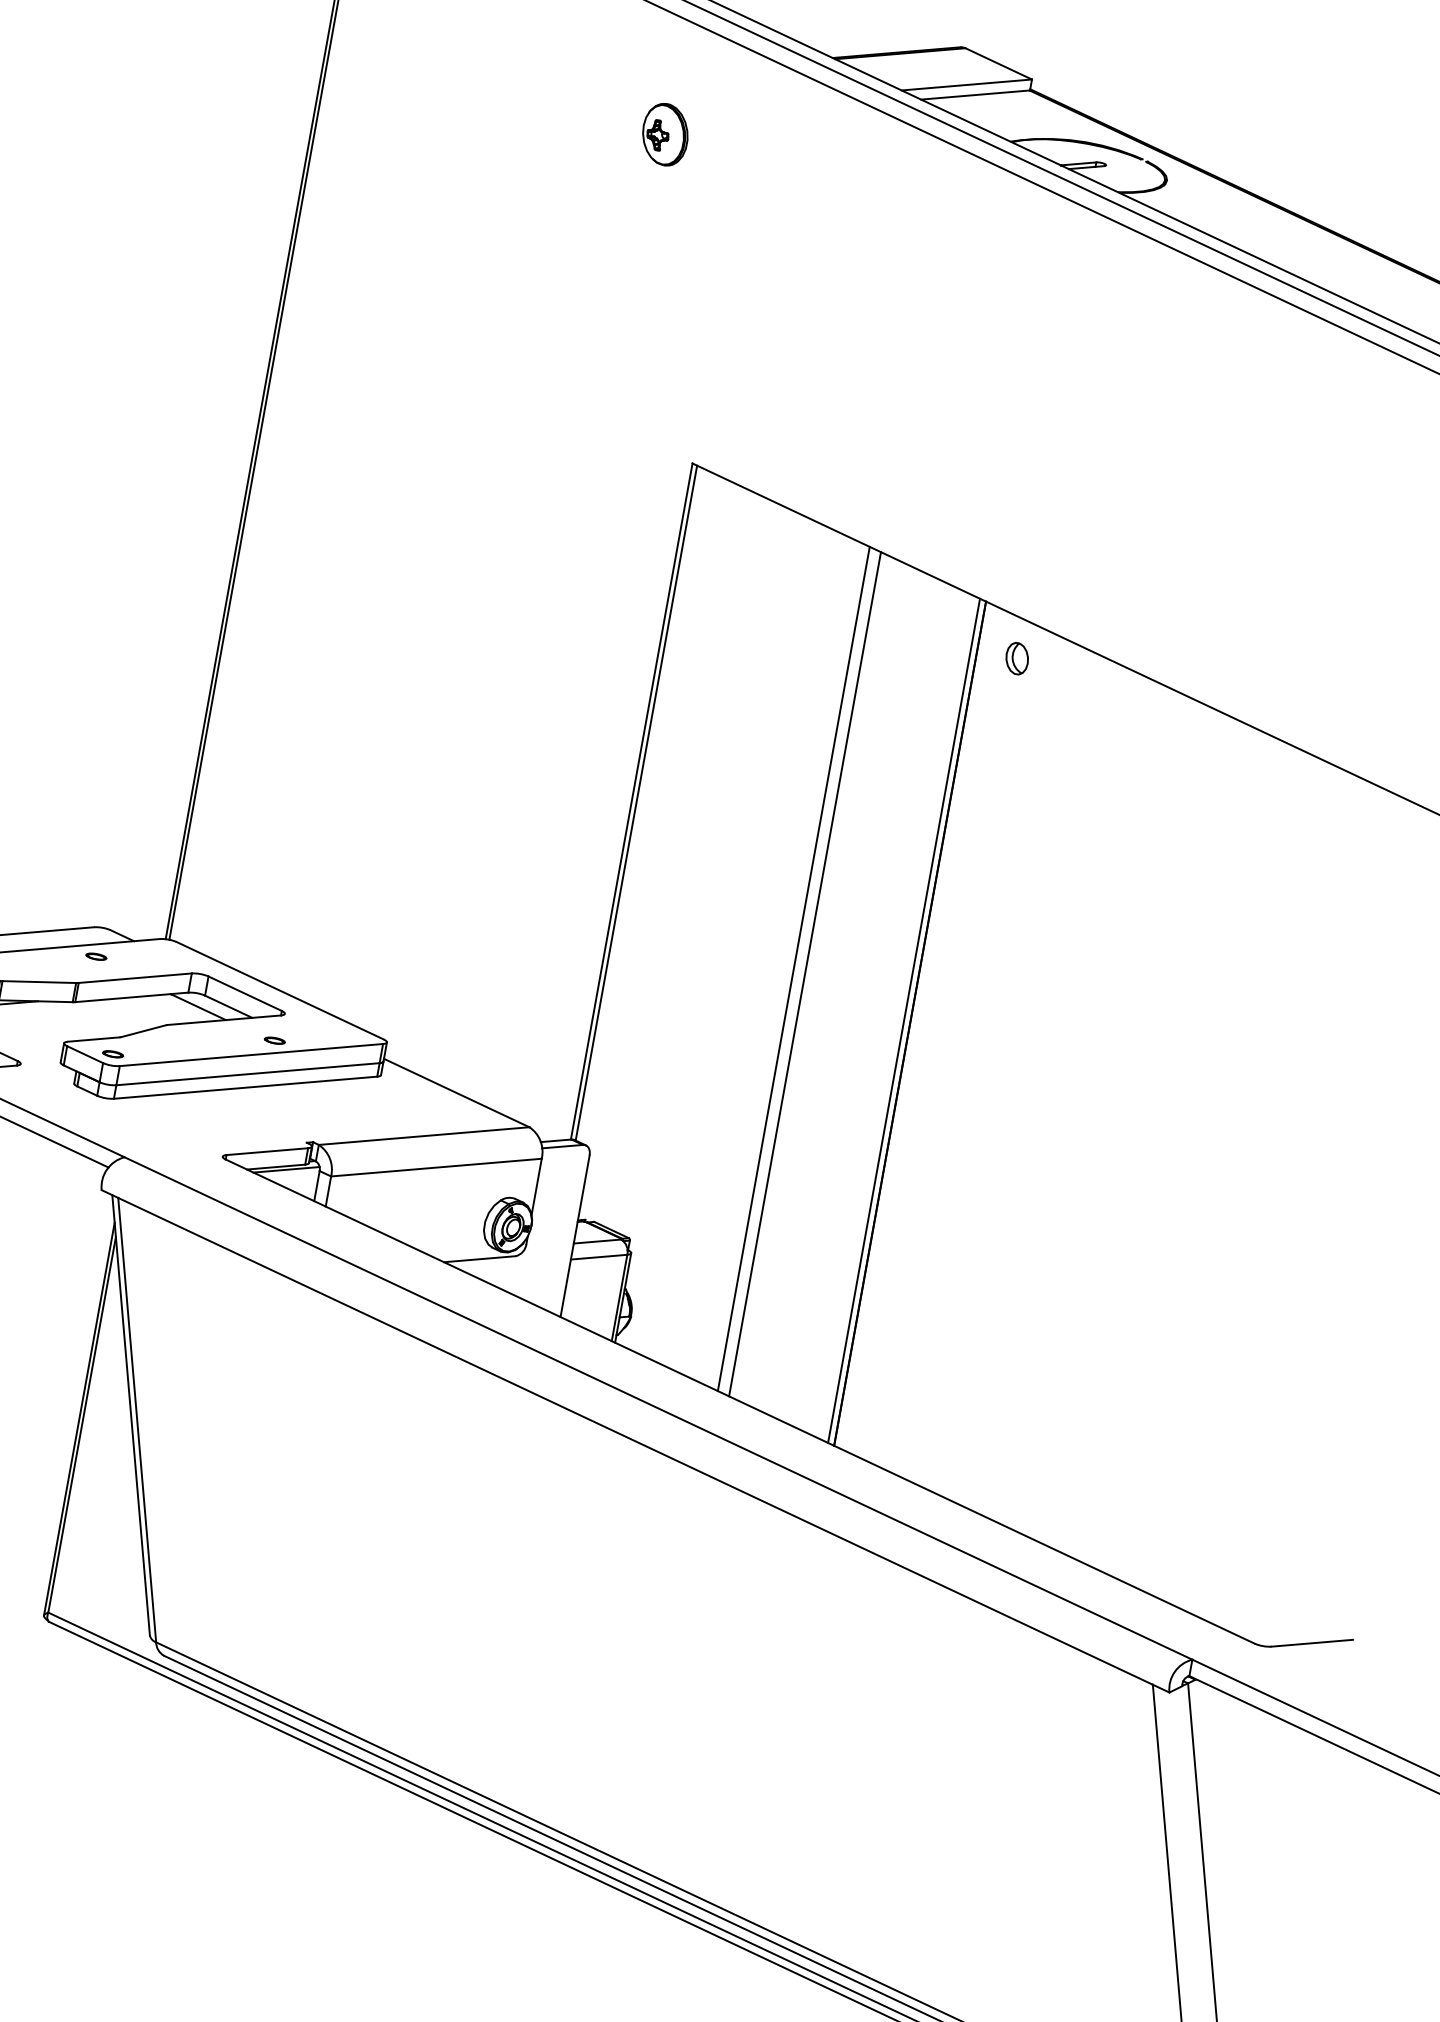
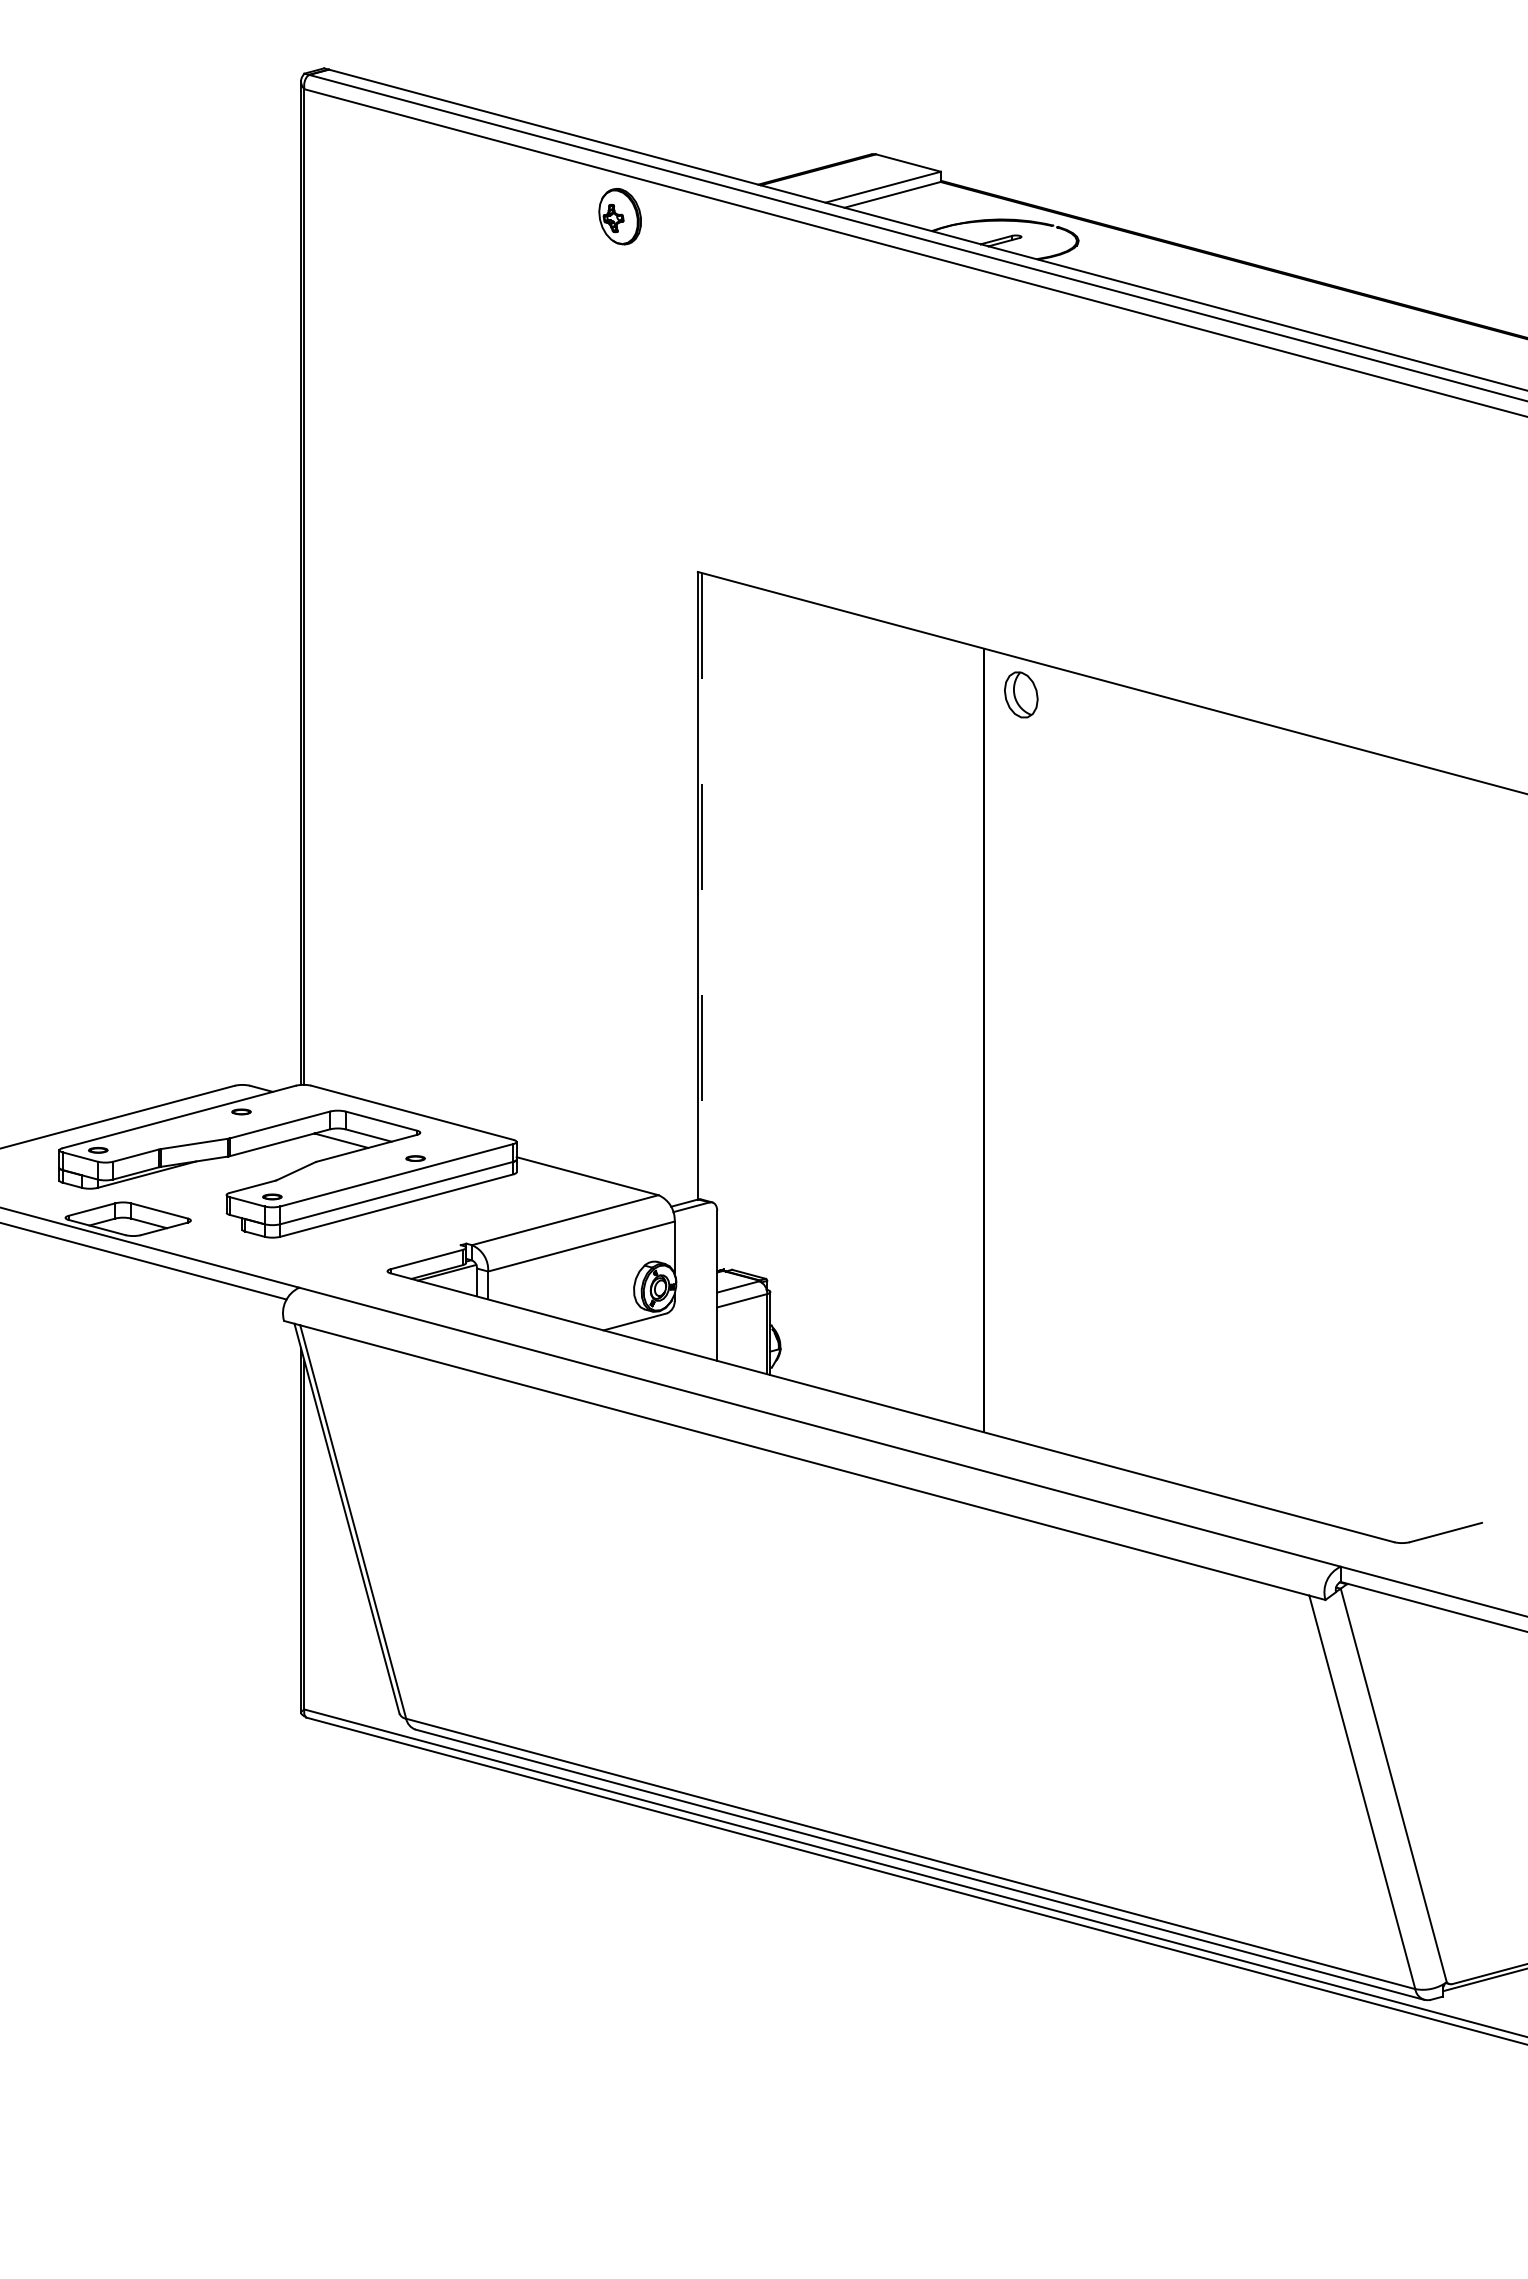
part: (664, 134) -> (619, 216), moved
part: (1017, 658) -> (1021, 694), size x1.6
line: (636, 803) -> (702, 886), solid -> dashed
line: (793, 968) -> (870, 1009), removed
line: (805, 973) -> (881, 1012), removed
line: (904, 1020) -> (978, 1038), removed

